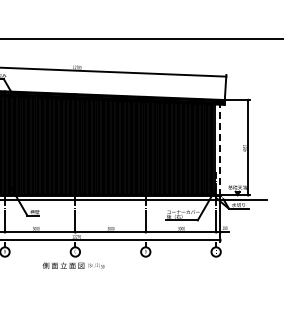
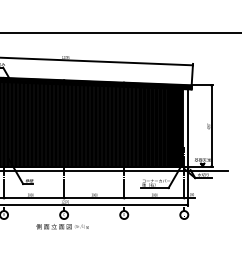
line: (220, 150) -> (188, 128), dashed -> solid

